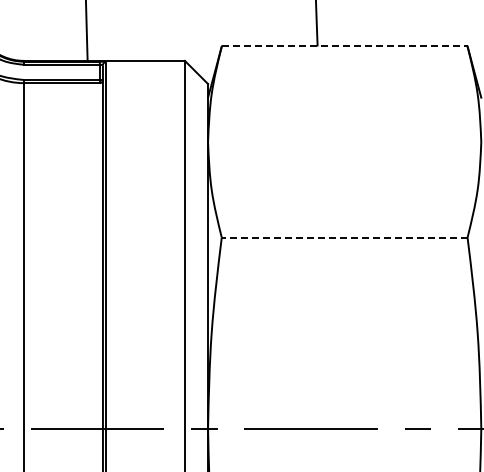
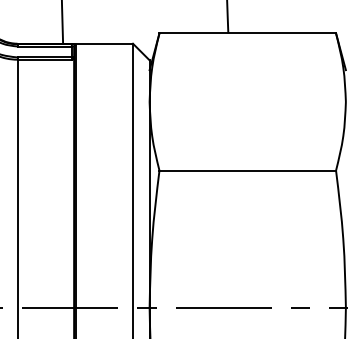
line: (344, 46) -> (247, 33), dashed -> solid
line: (344, 237) -> (247, 170), dashed -> solid

